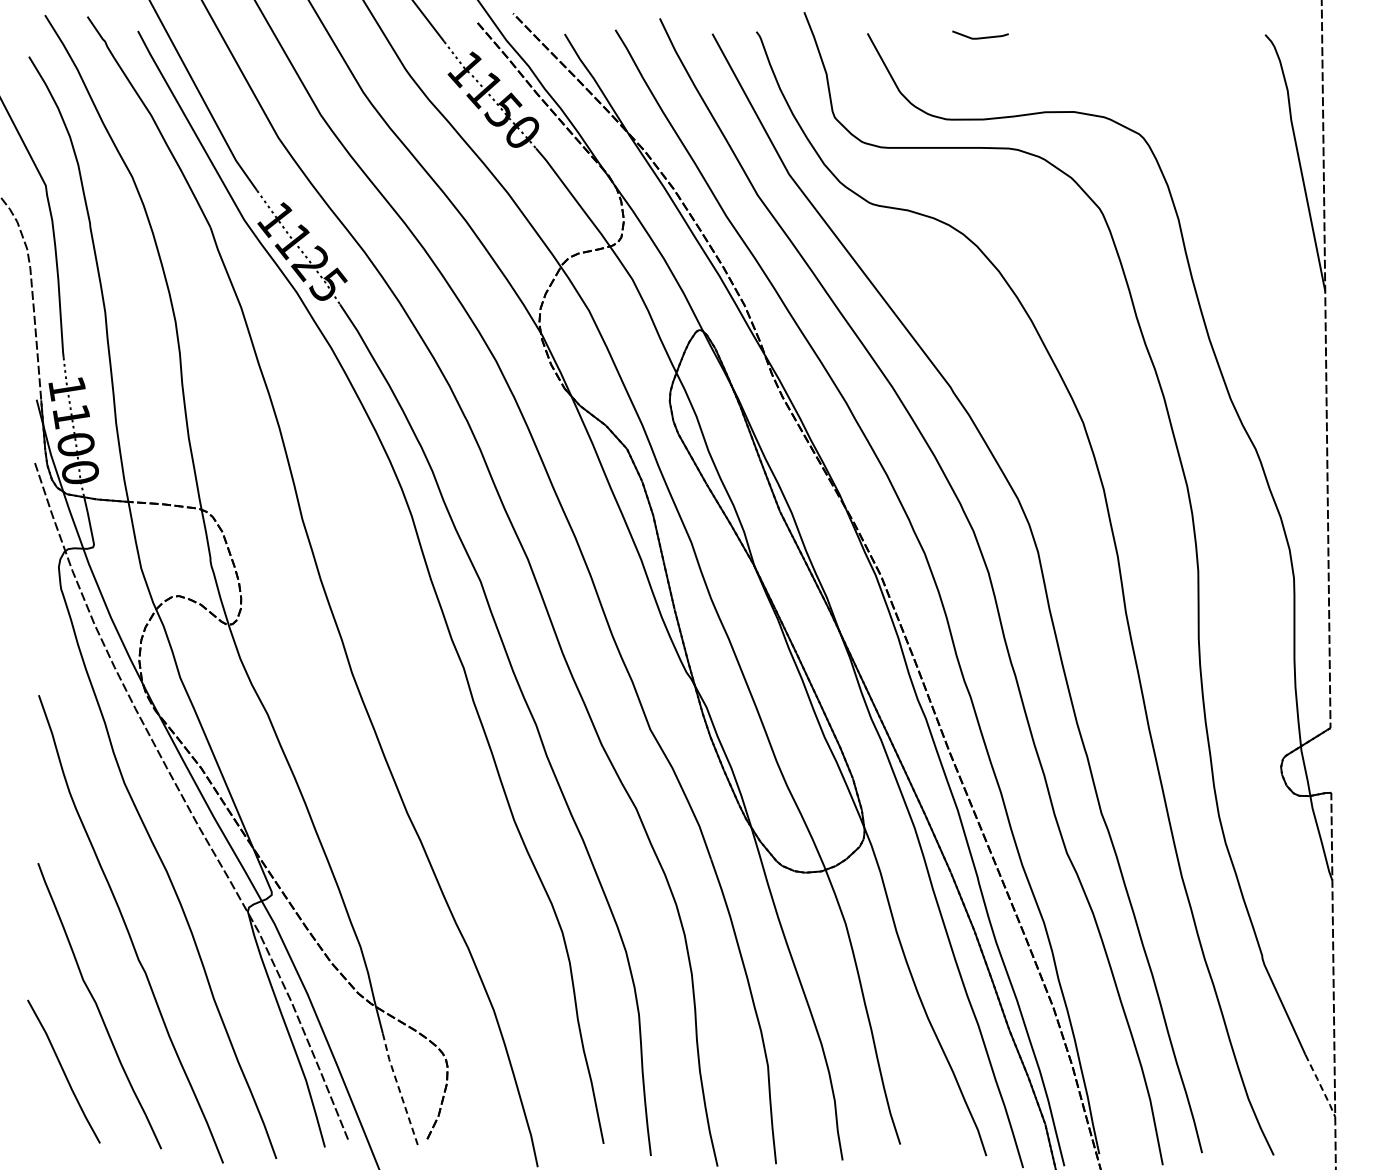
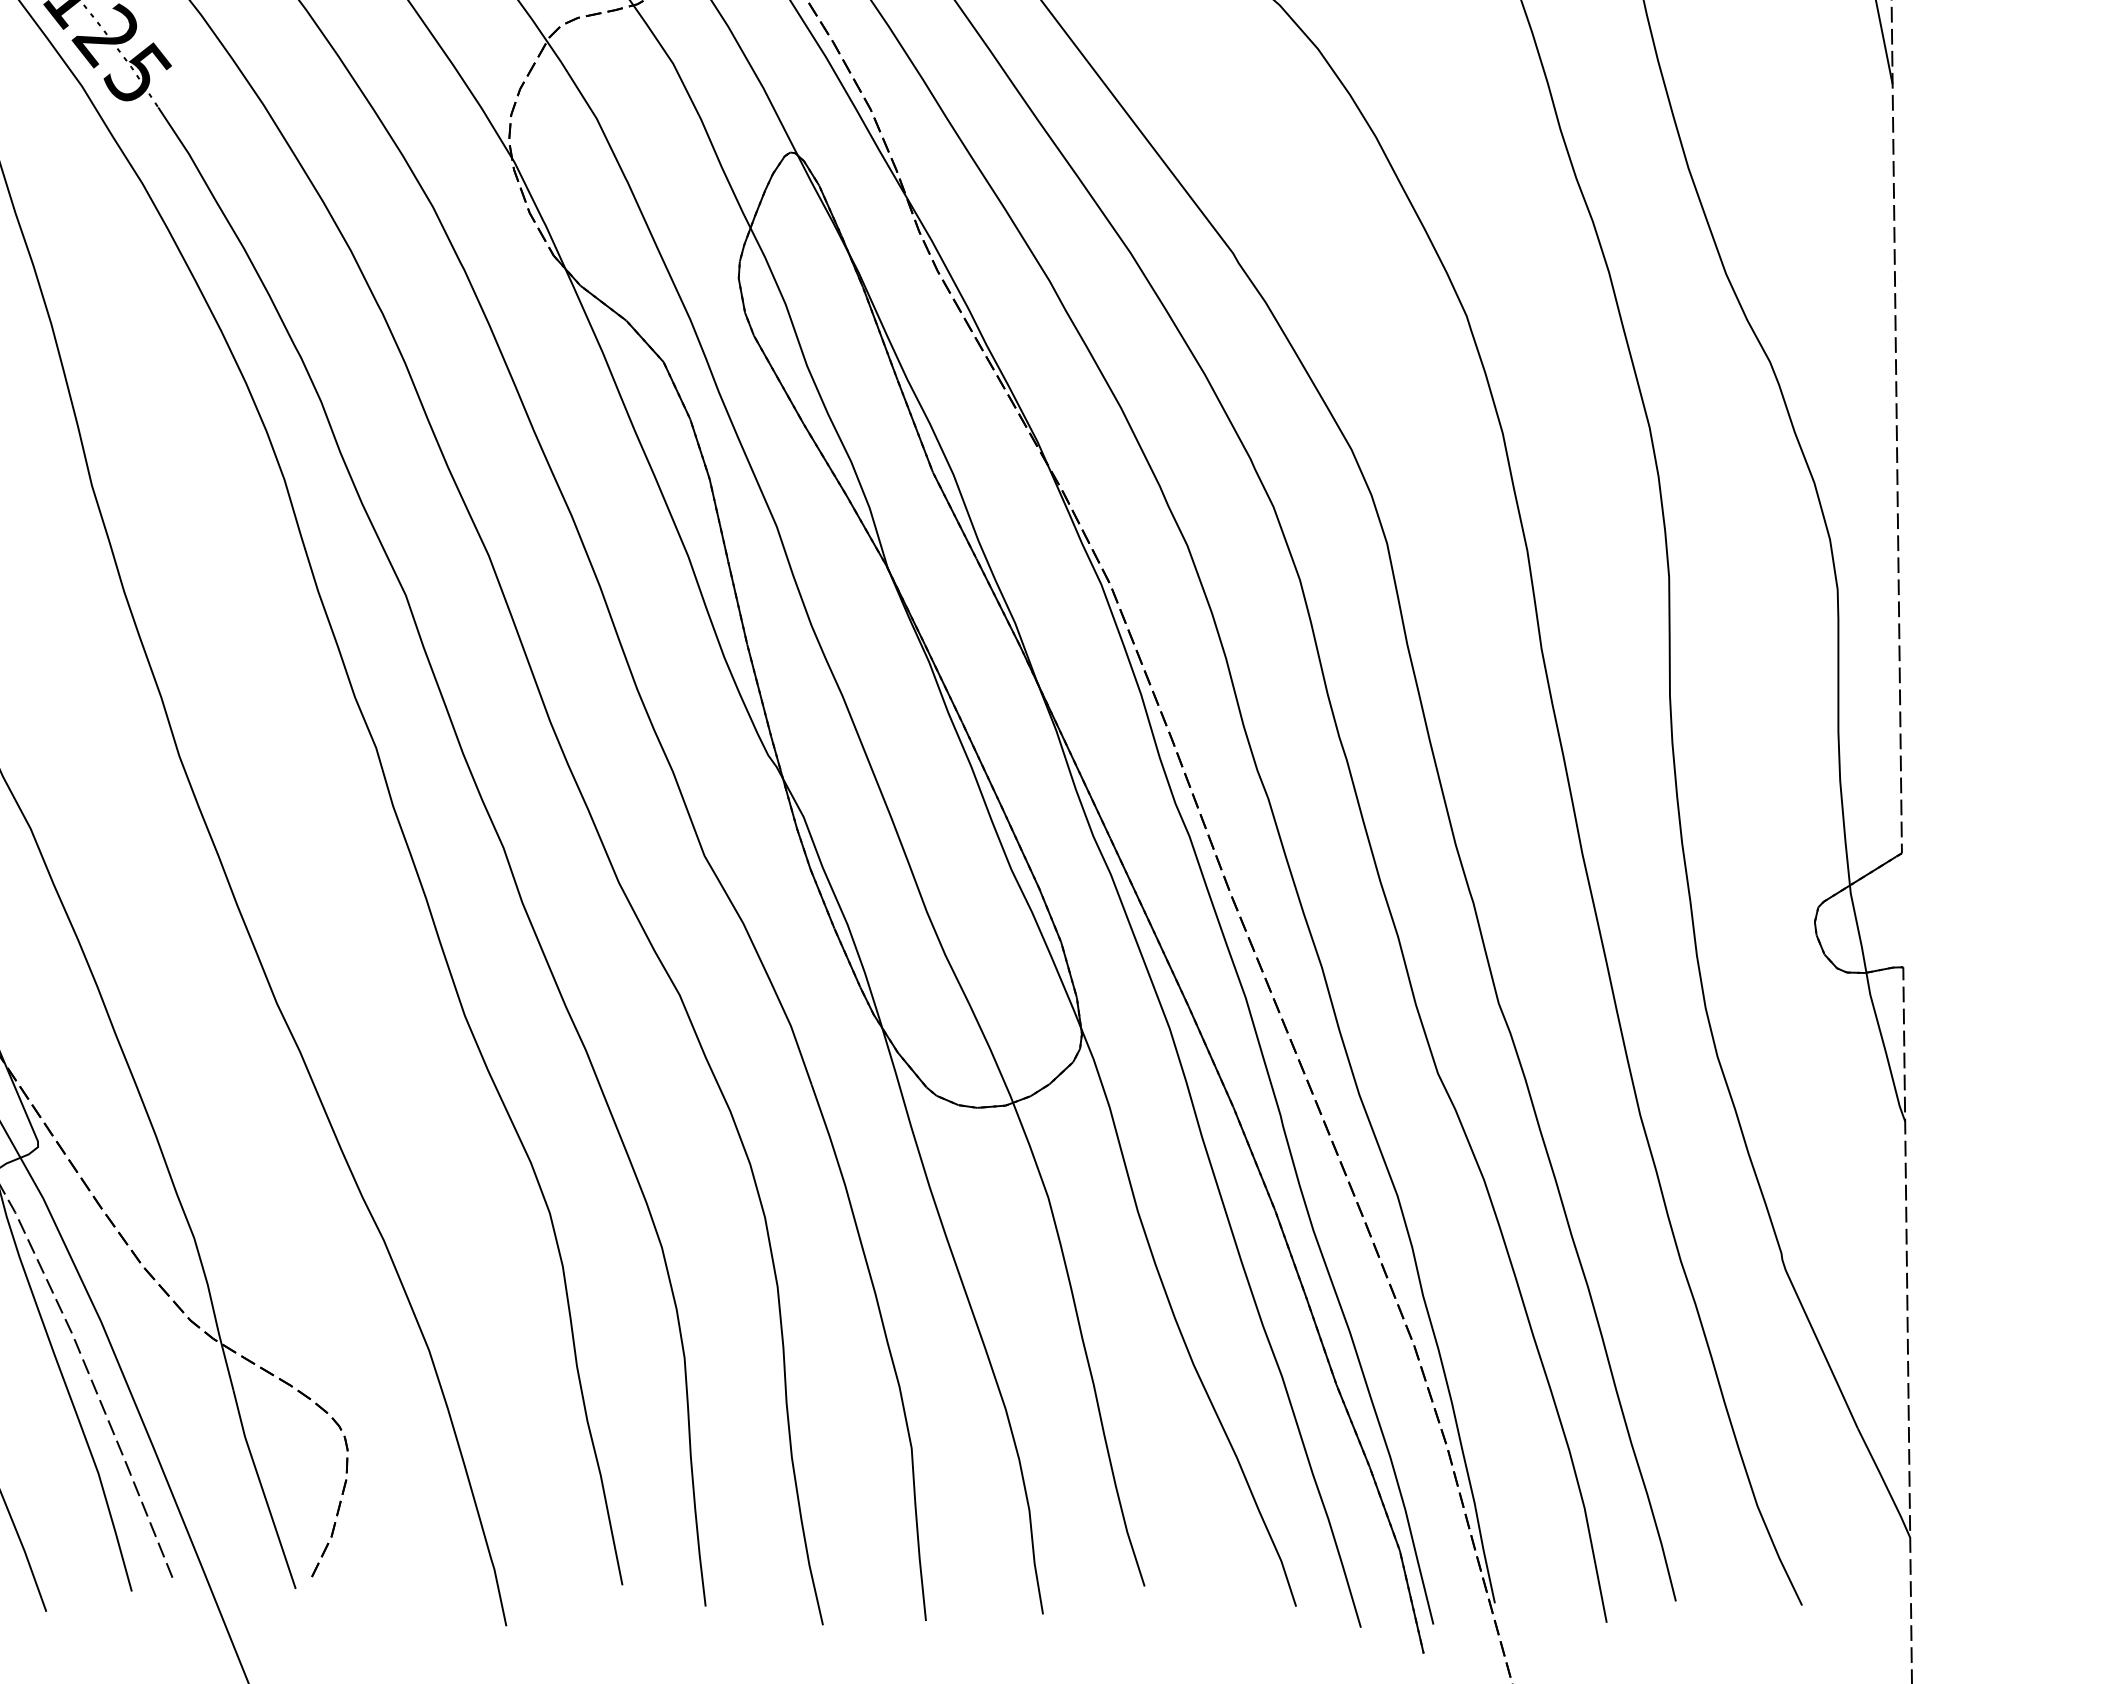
line: (1320, 1085) -> (1884, 1482), dashed -> solid
line: (399, 1089) -> (262, 1489), dashed -> solid

